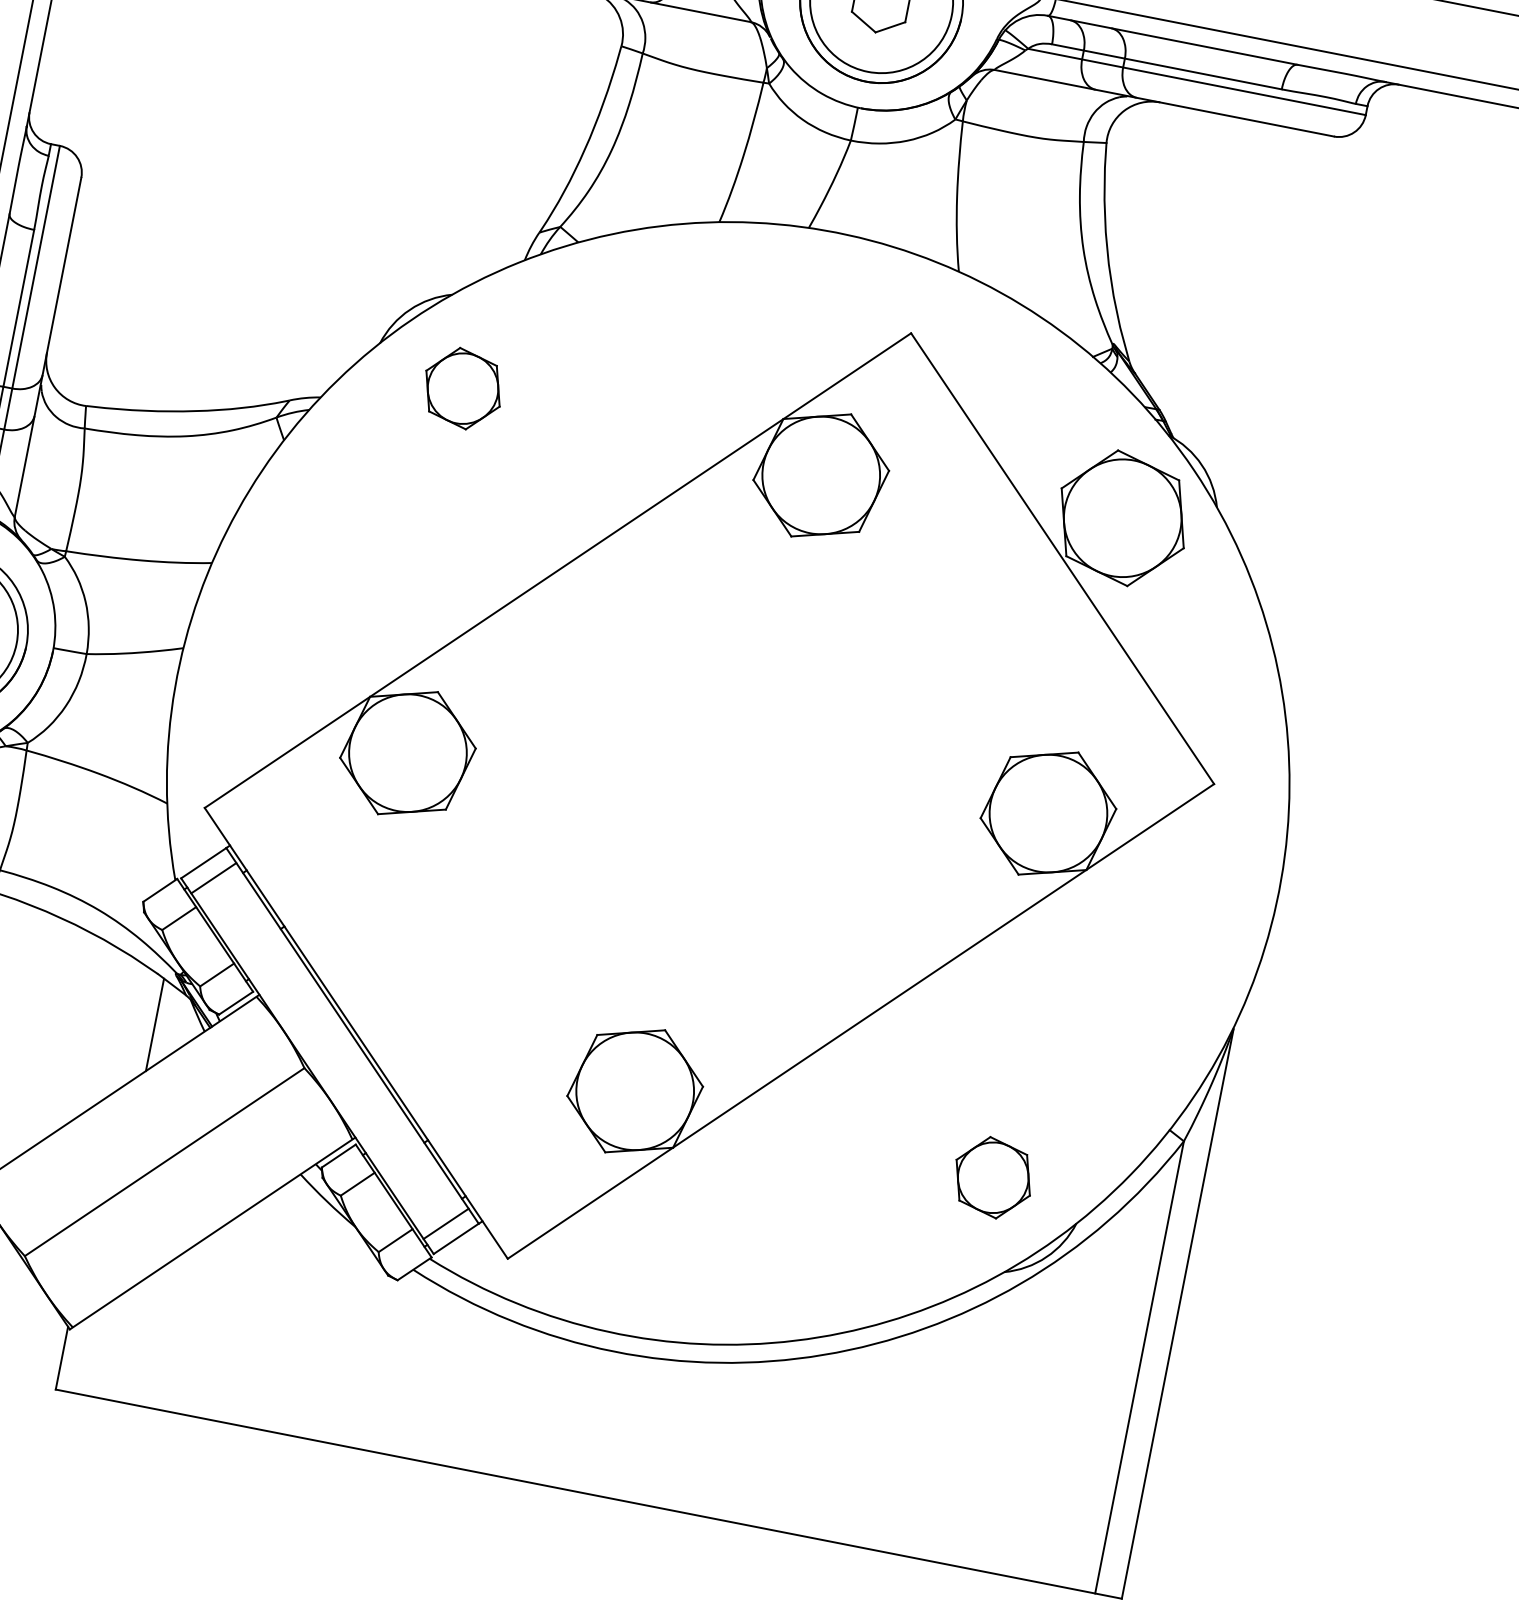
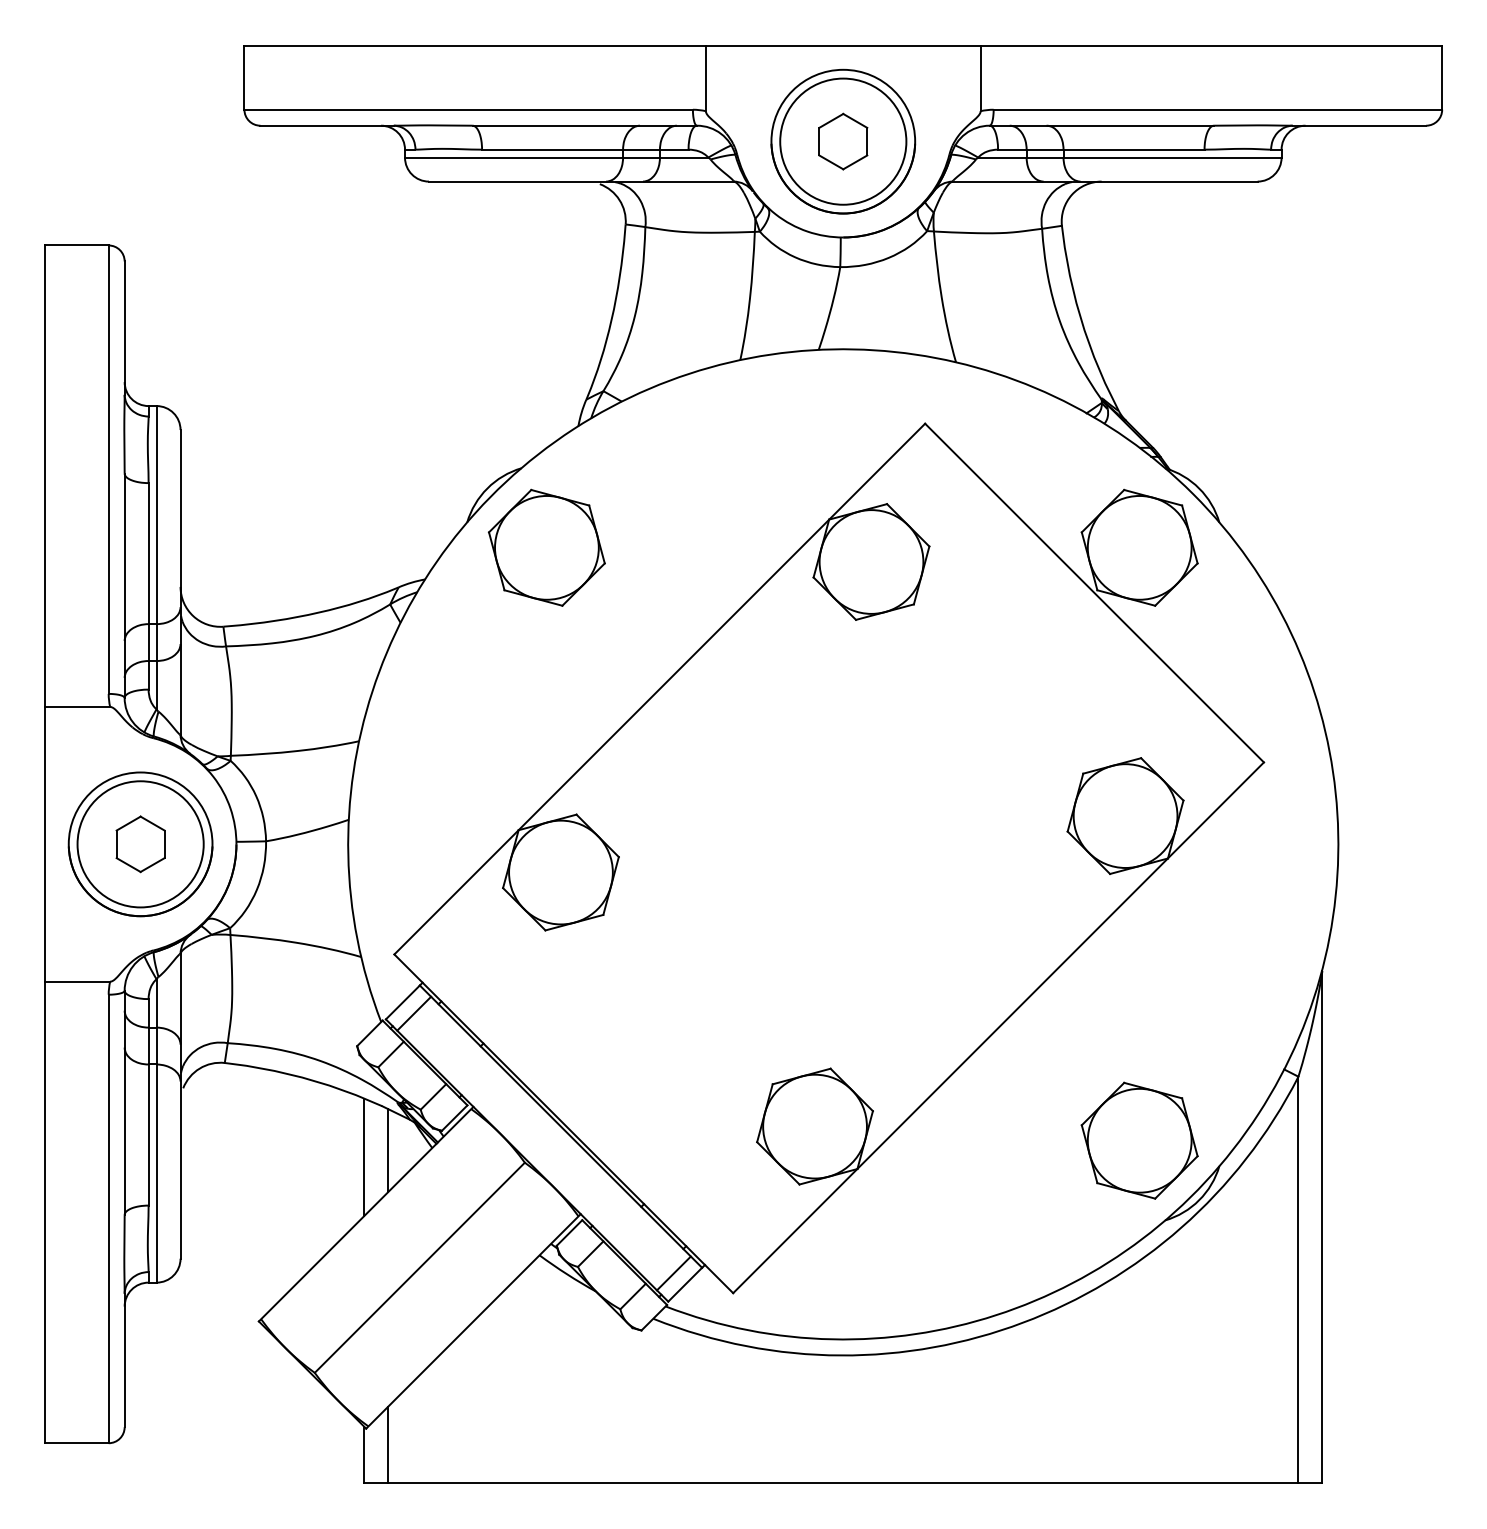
part: (462, 388) -> (546, 547), size x1.67
line: (127, 1027) -> (364, 1157), added
part: (993, 1177) -> (1139, 1140), size x1.67
line: (91, 1351) -> (388, 1444), added

